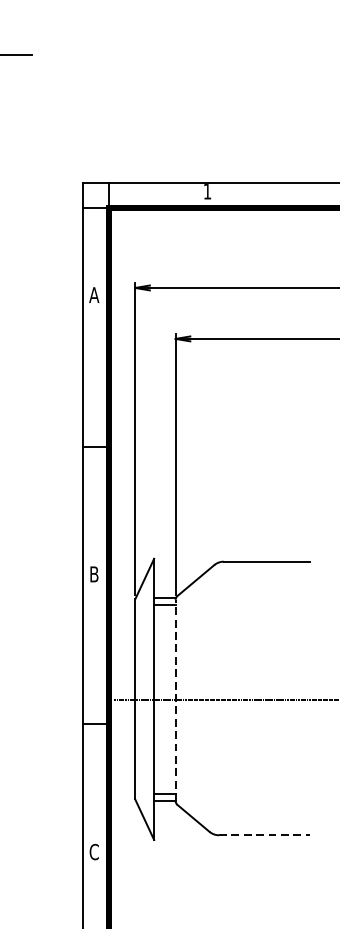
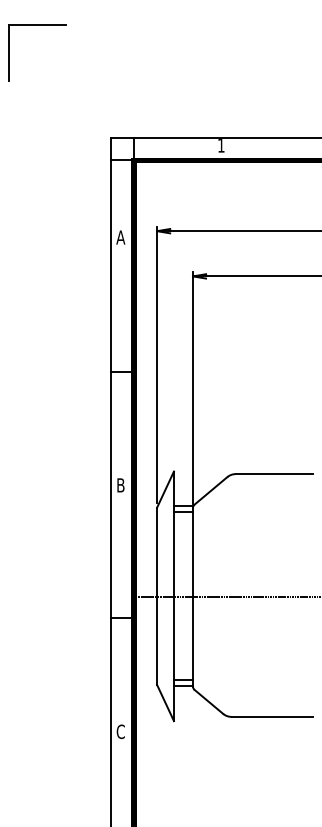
line: (176, 699) -> (193, 596), dashed -> solid
line: (265, 834) -> (272, 716), dashed -> solid

